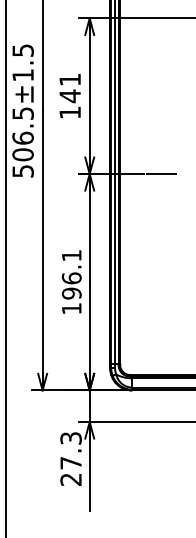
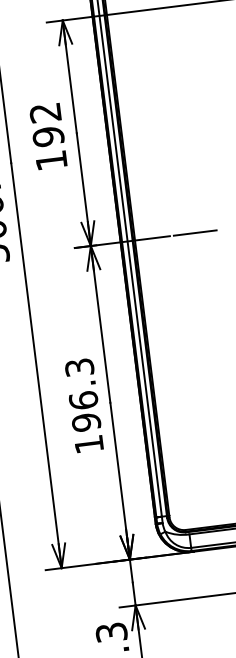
text: (70, 88) -> (47, 125), 141 -> 192
text: (71, 255) -> (79, 367), 196.1 -> 196.3

